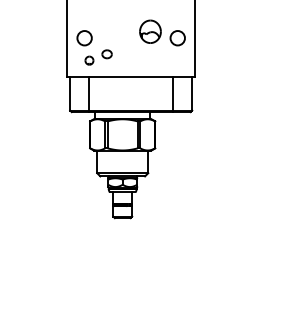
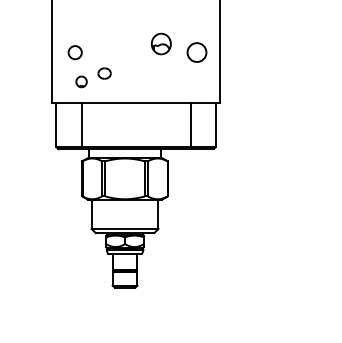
part: (150, 31) -> (161, 43), size x0.7
circle: (84, 38) -> (75, 52), size x0.7

